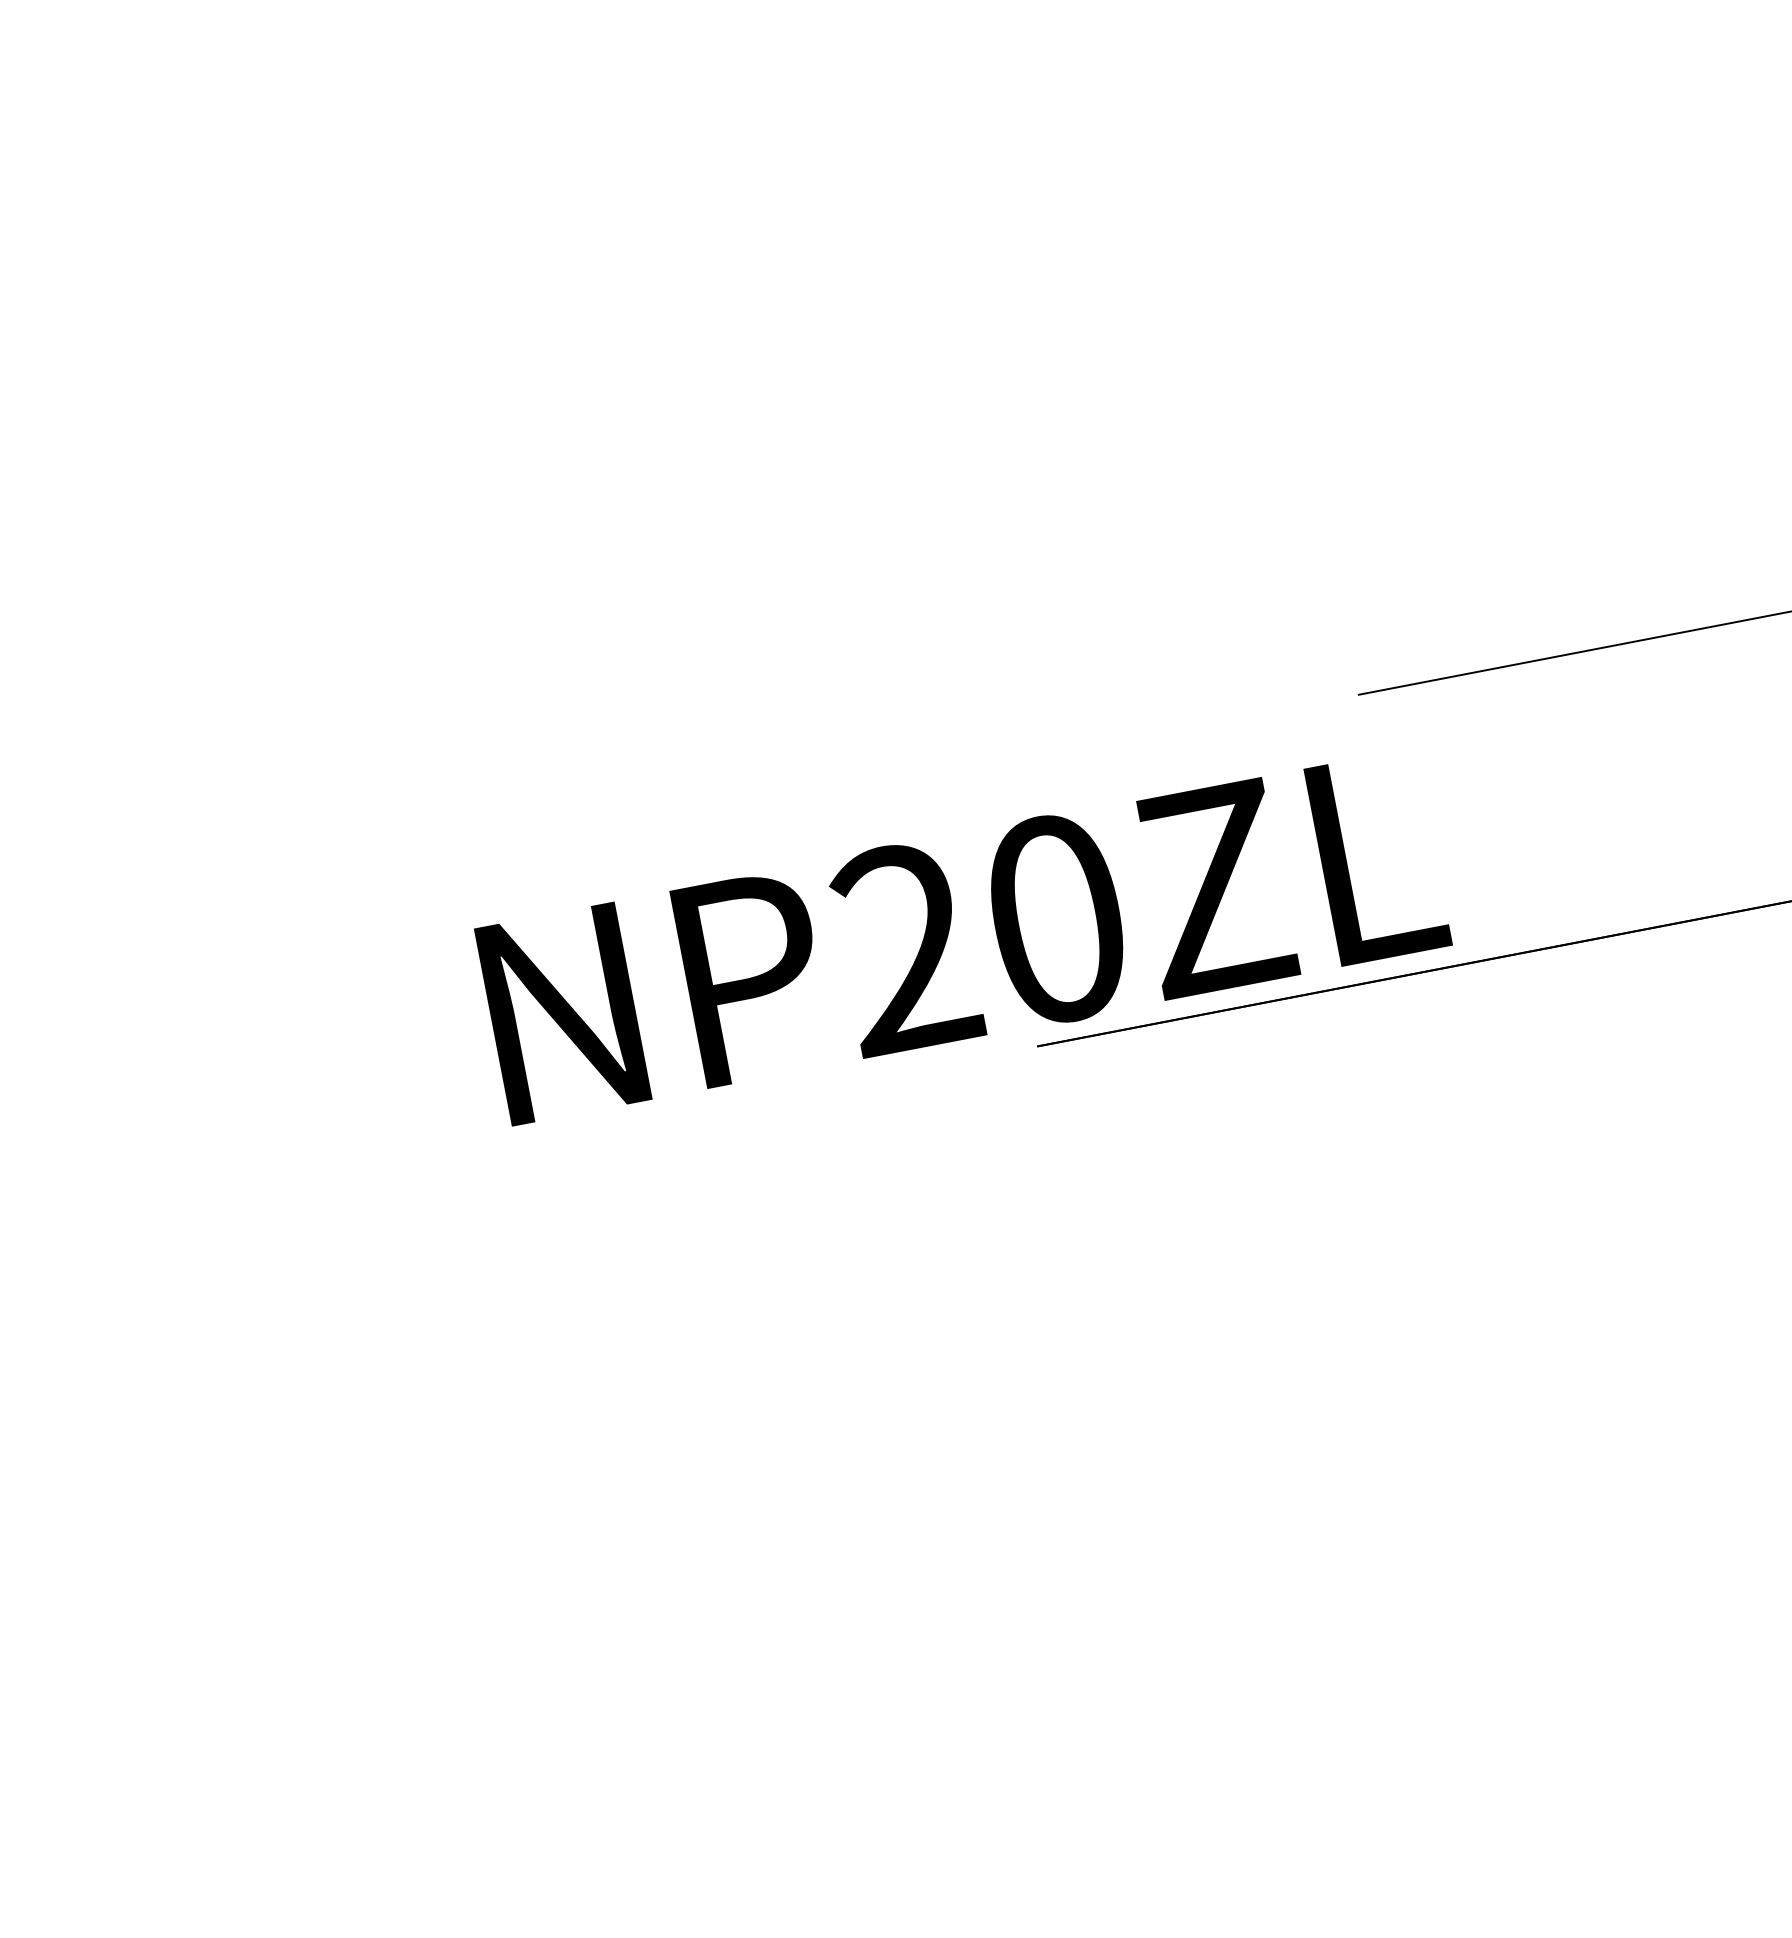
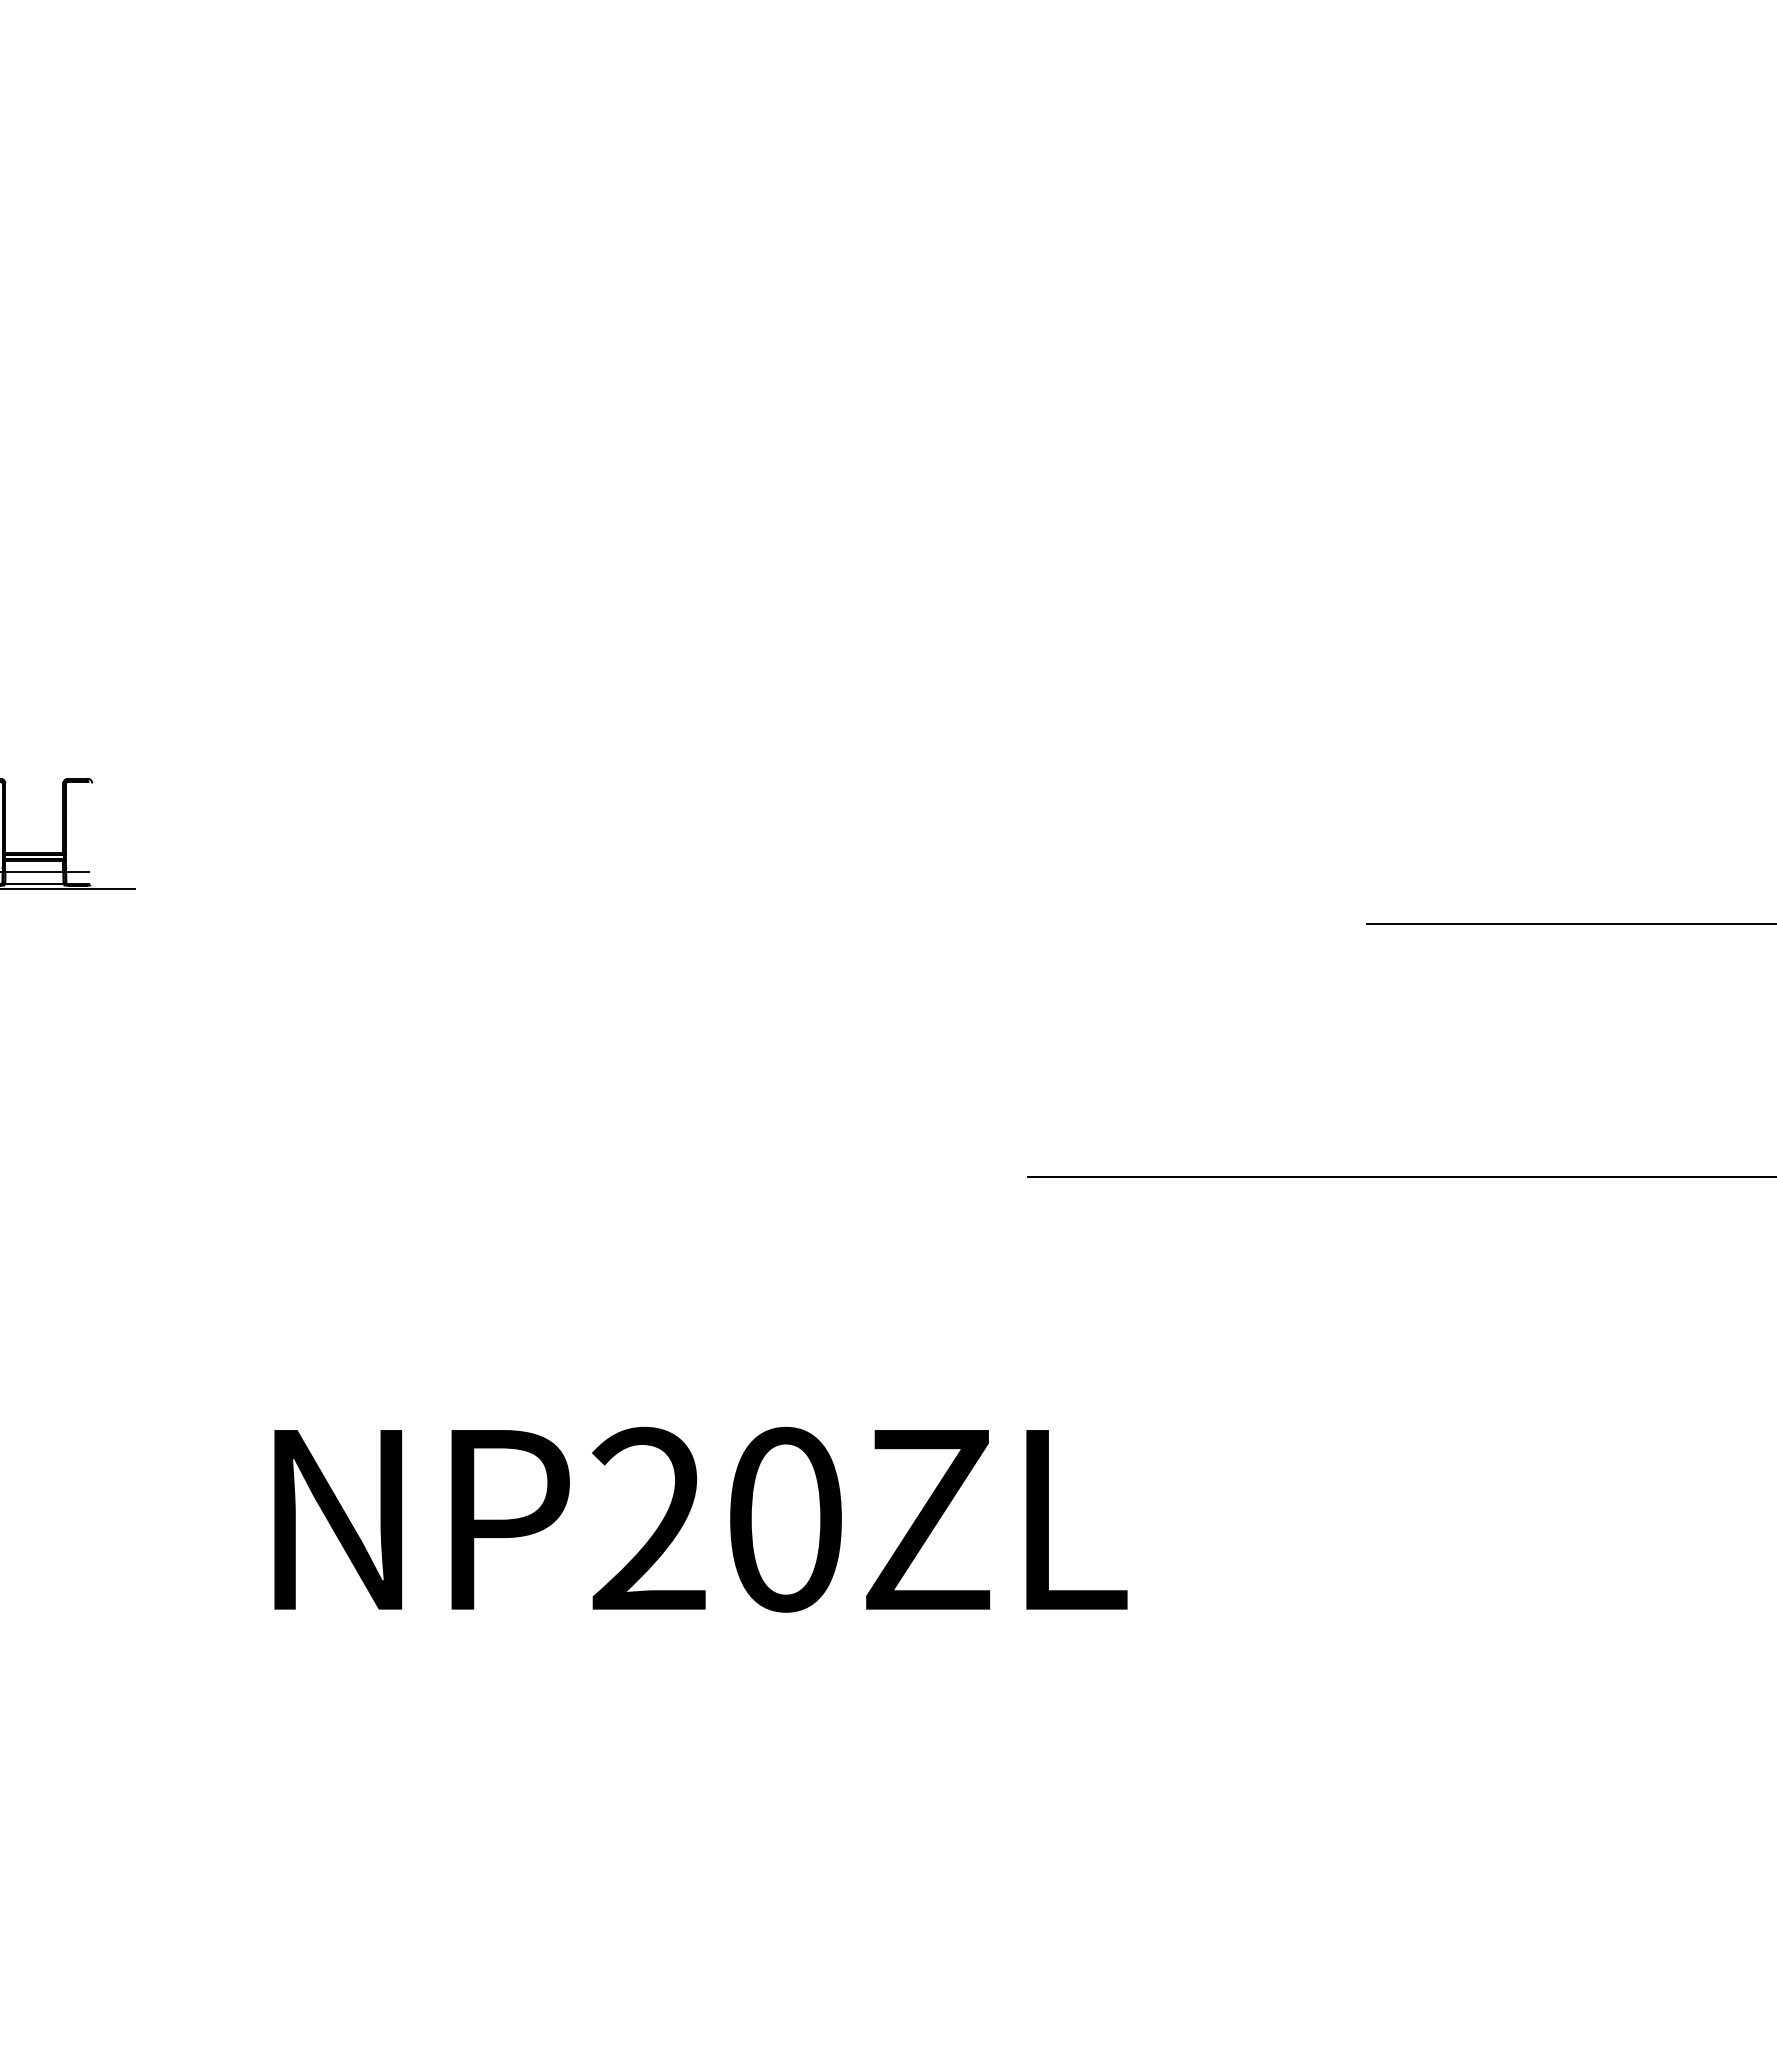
text: (962, 936) -> (700, 1519), moved

